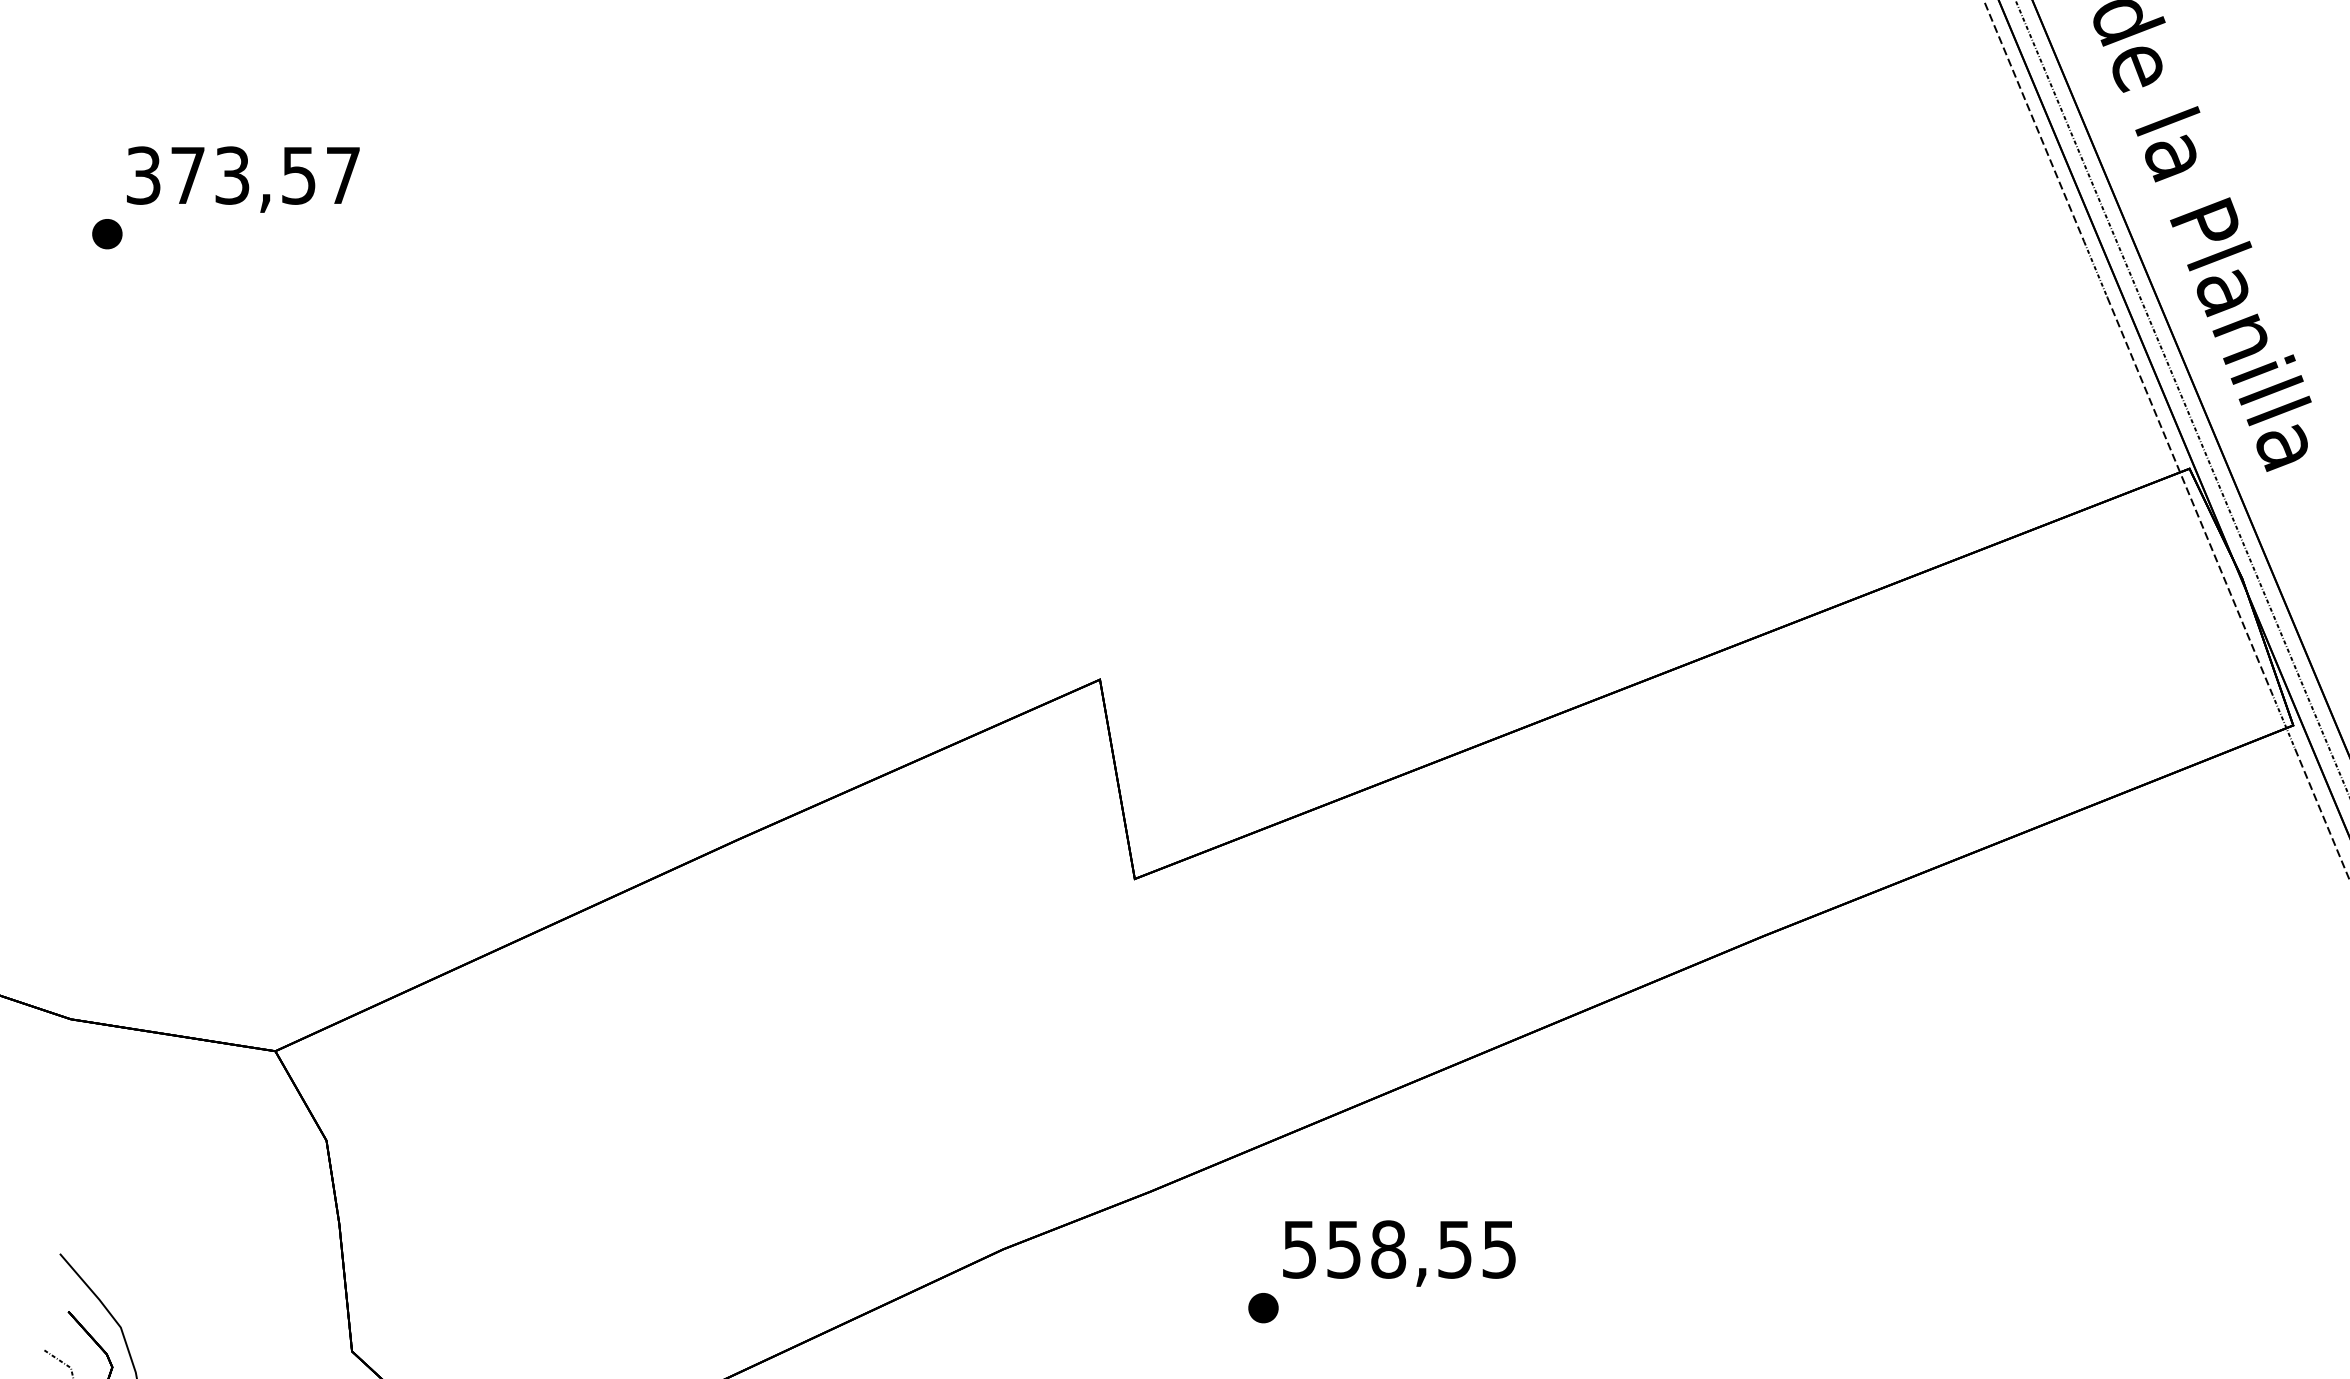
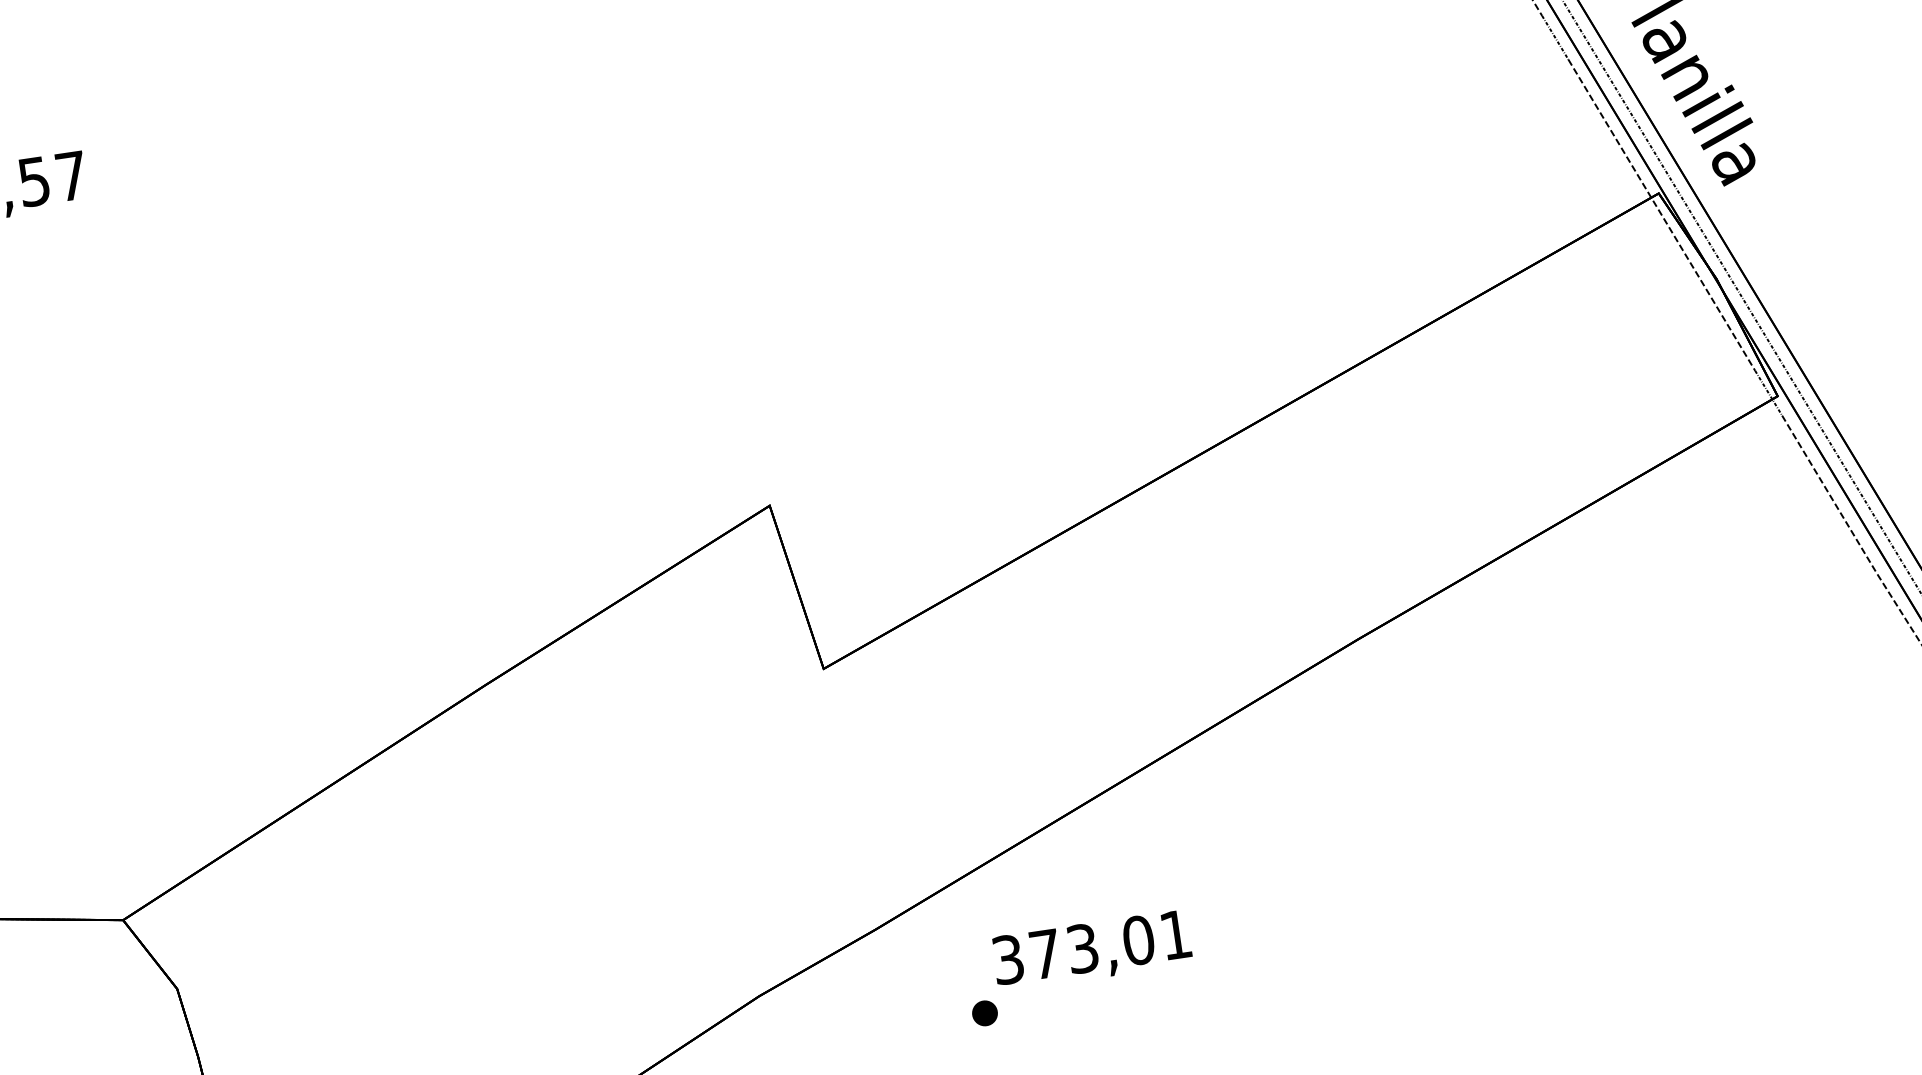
text: (1399, 1249) -> (1091, 947), 558,55 -> 373,01

